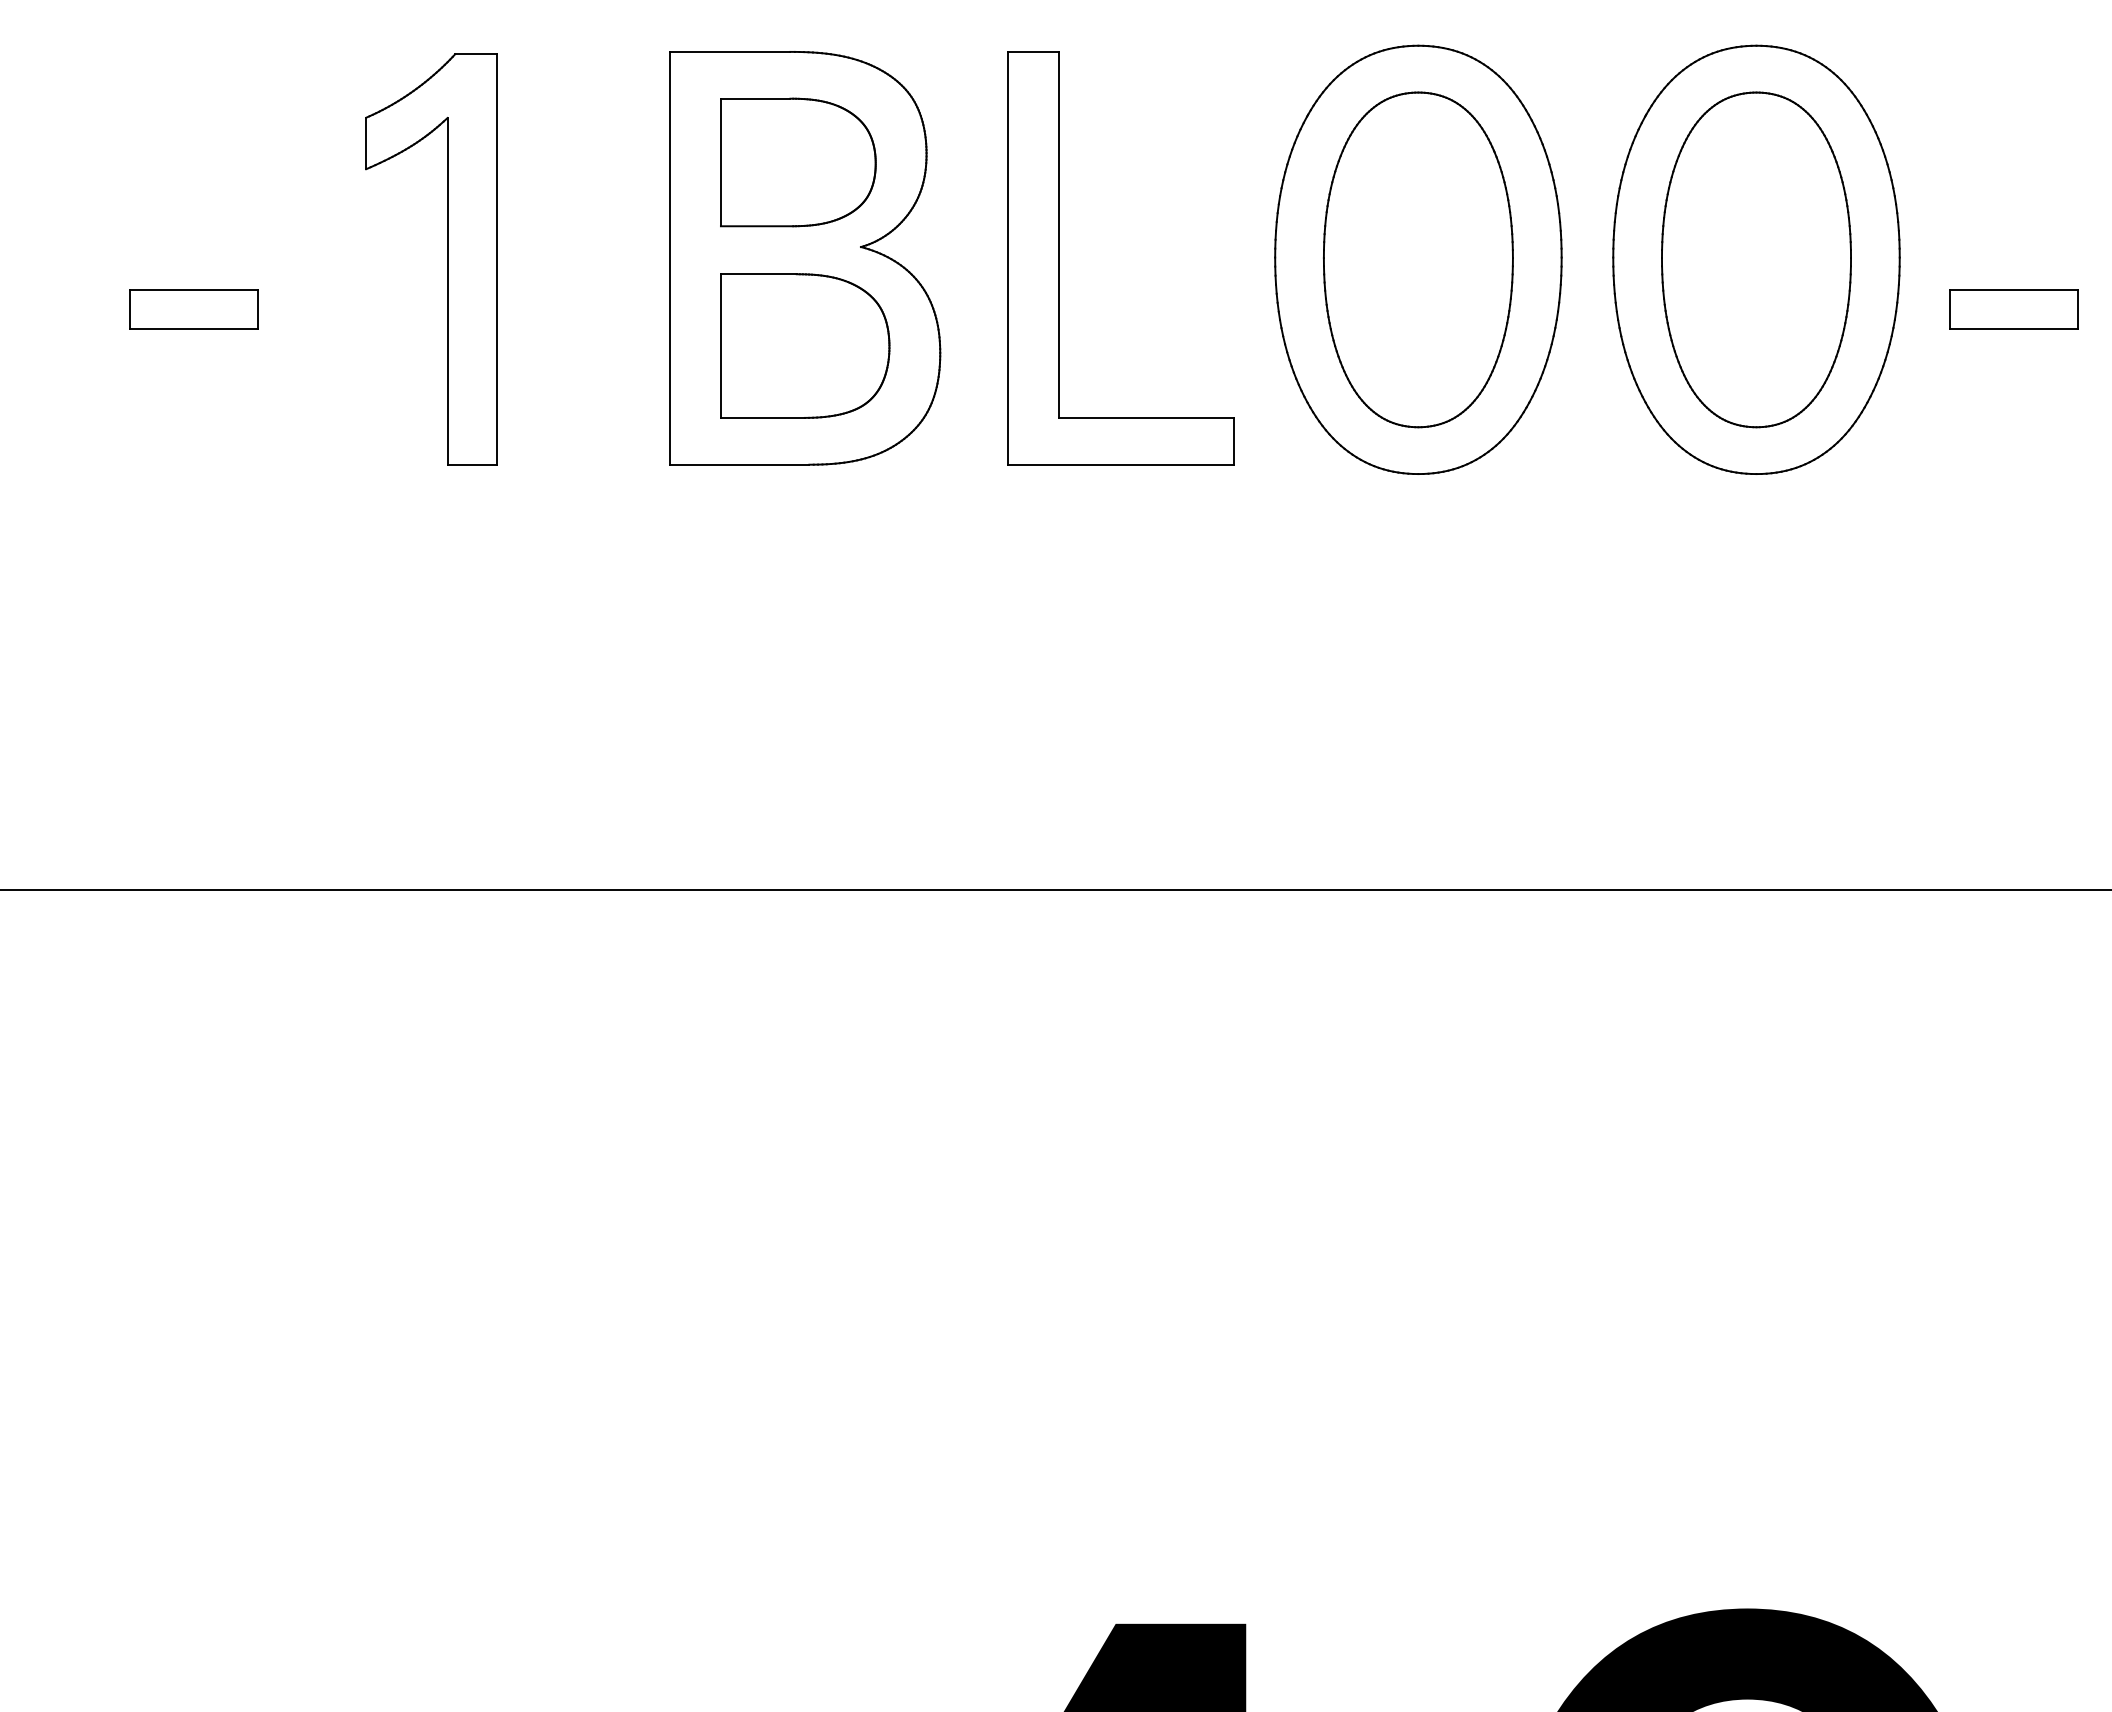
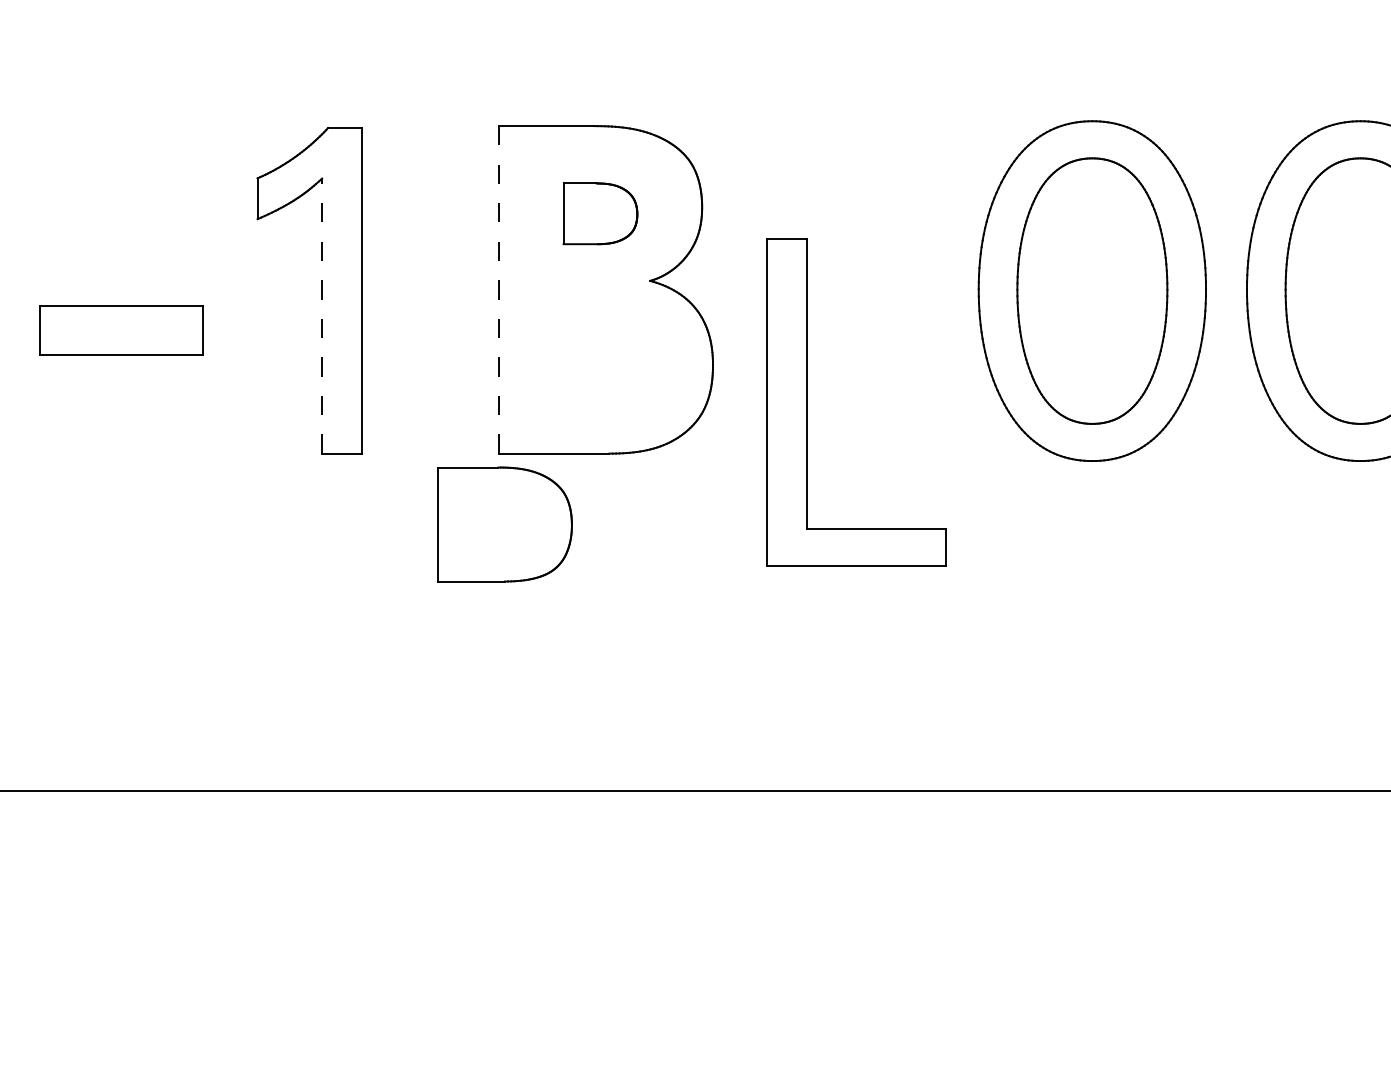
part: (798, 162) -> (600, 213), size x0.6
line: (670, 257) -> (498, 289), solid -> dashed
part: (1059, 258) -> (807, 402), moved
line: (447, 290) -> (322, 315), solid -> dashed
part: (193, 309) -> (120, 330), size x1.6
part: (805, 345) -> (505, 524), moved

